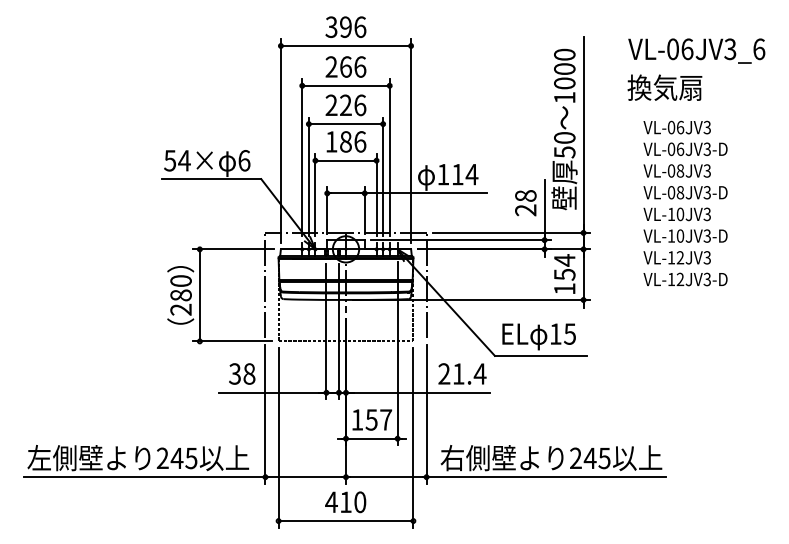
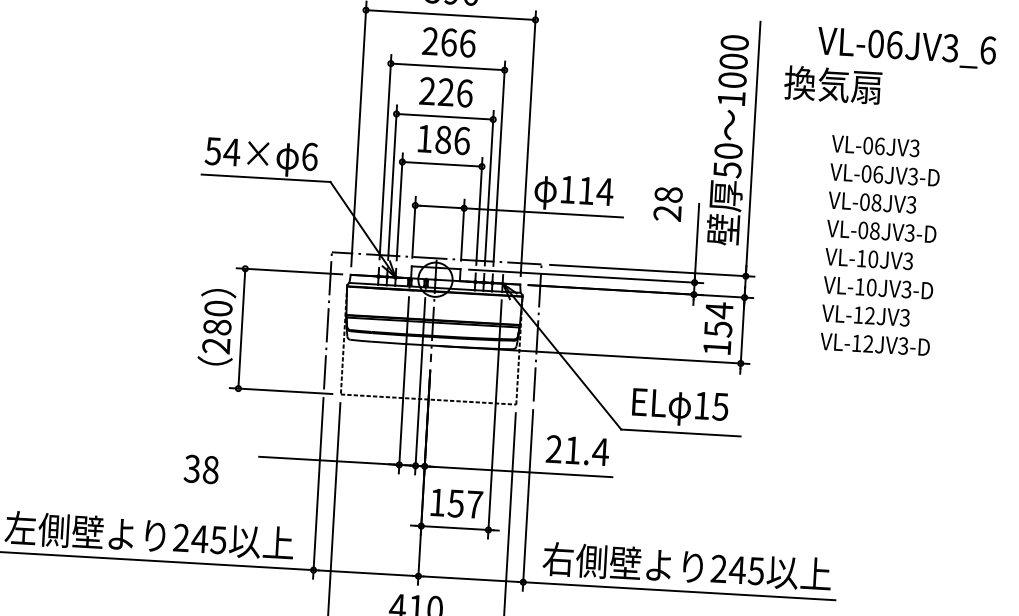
text: (664, 87) -> (832, 84), moved
text: (525, 203) -> (667, 204), moved
text: (242, 373) -> (201, 468), moved

